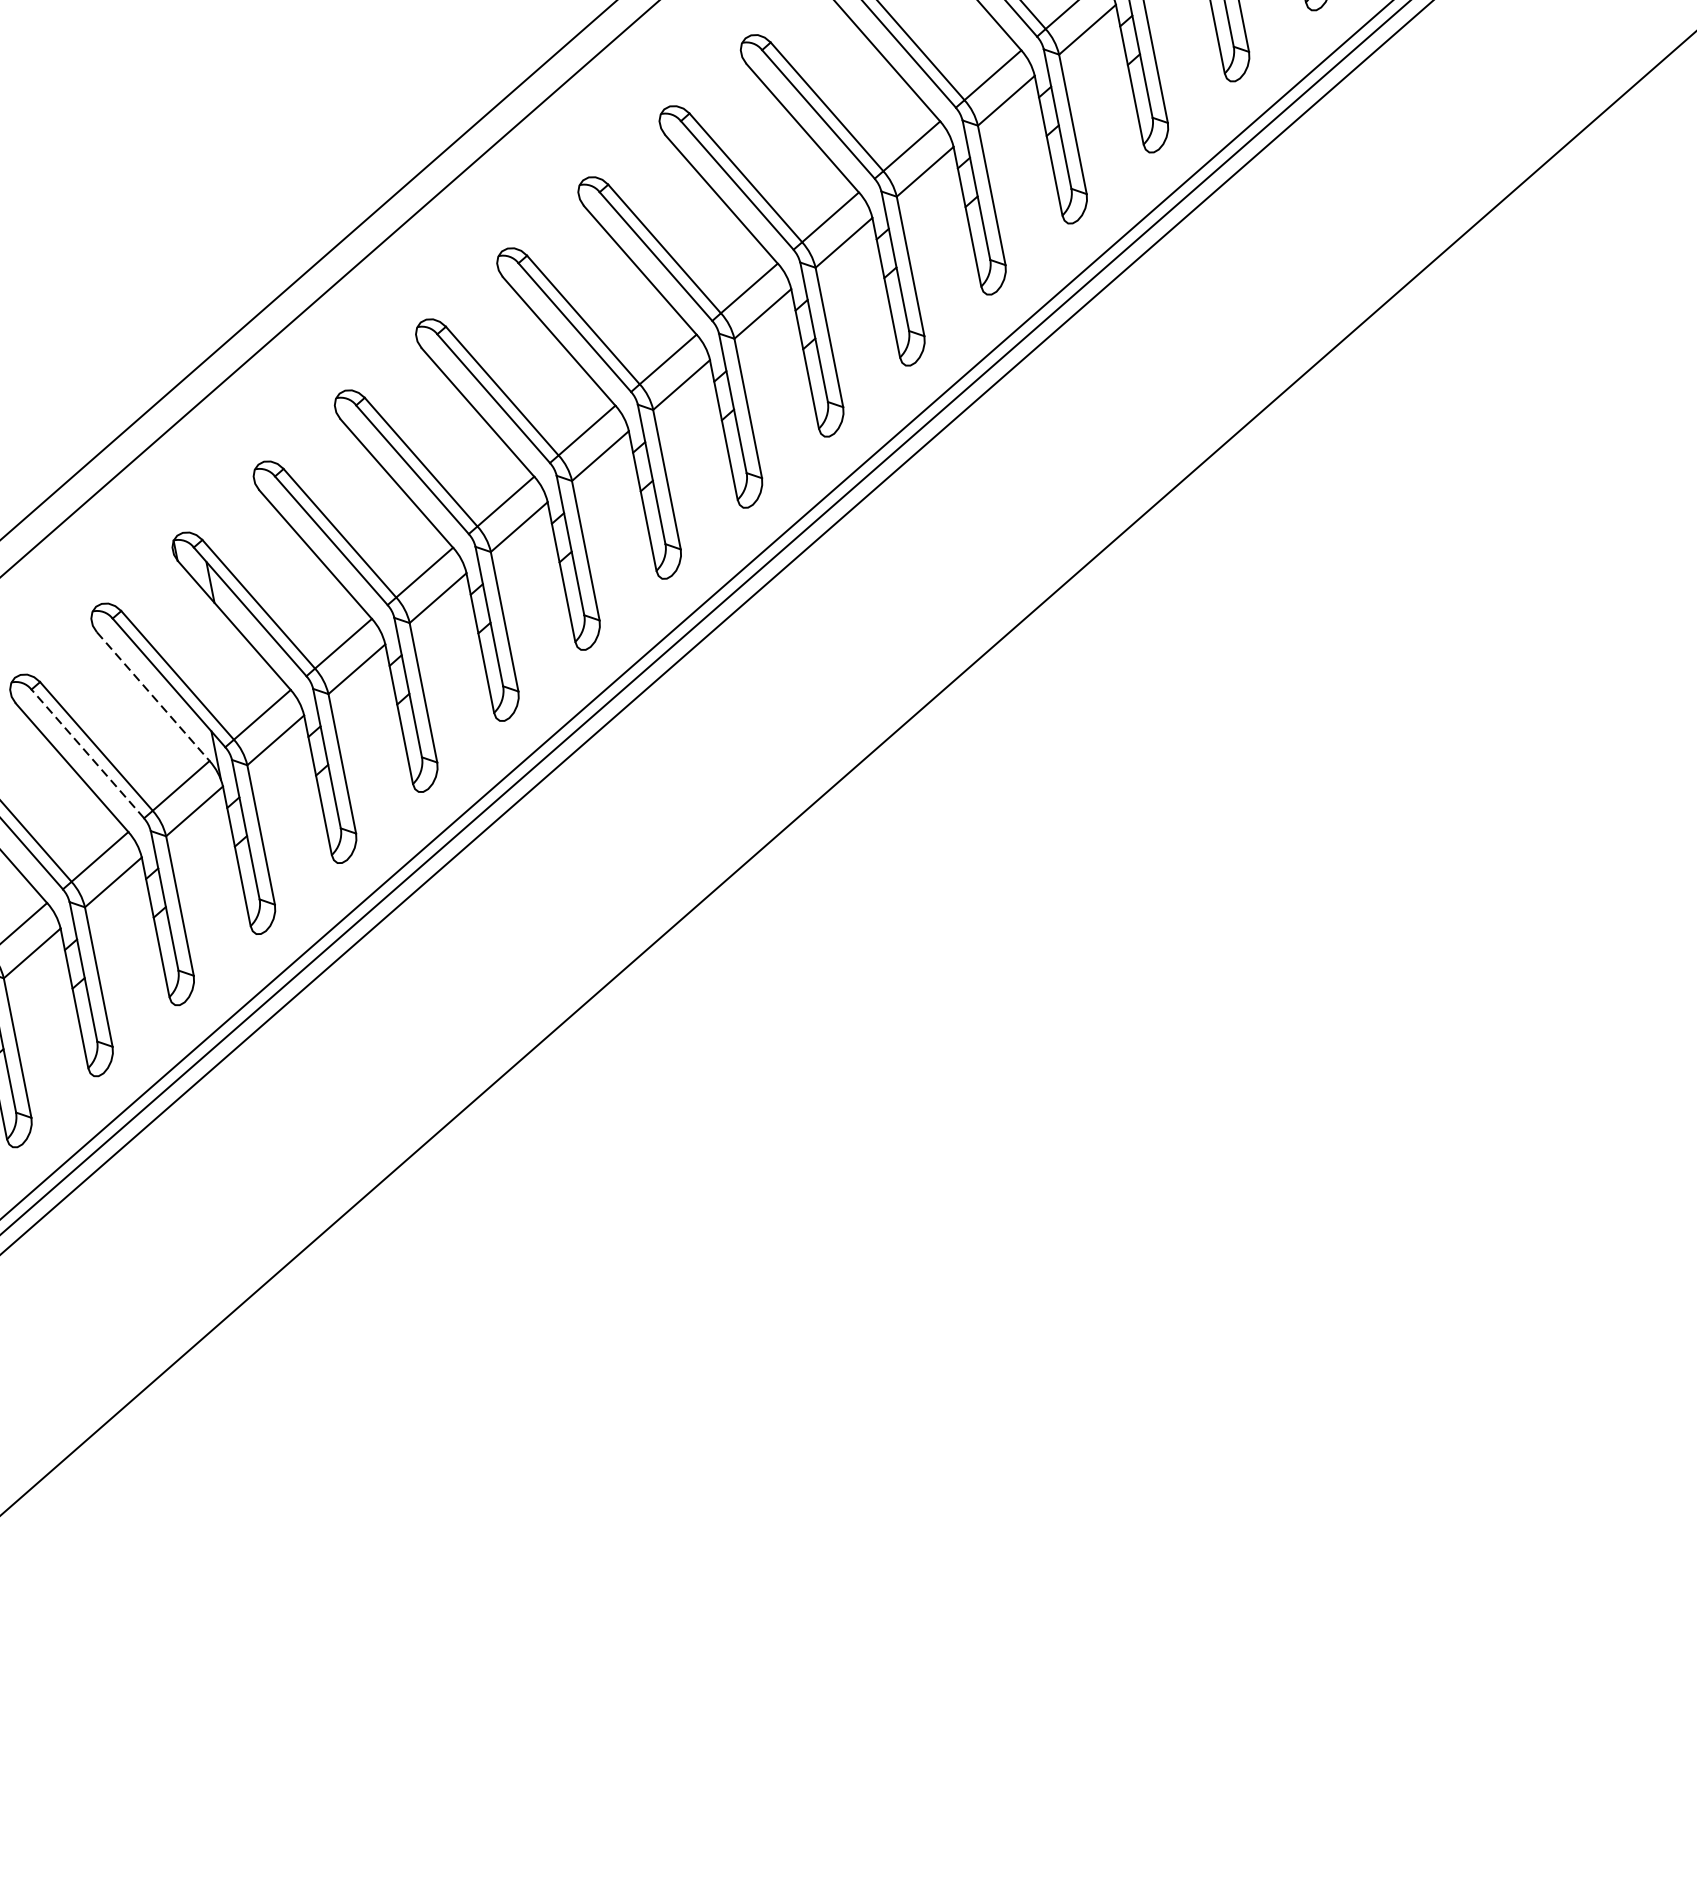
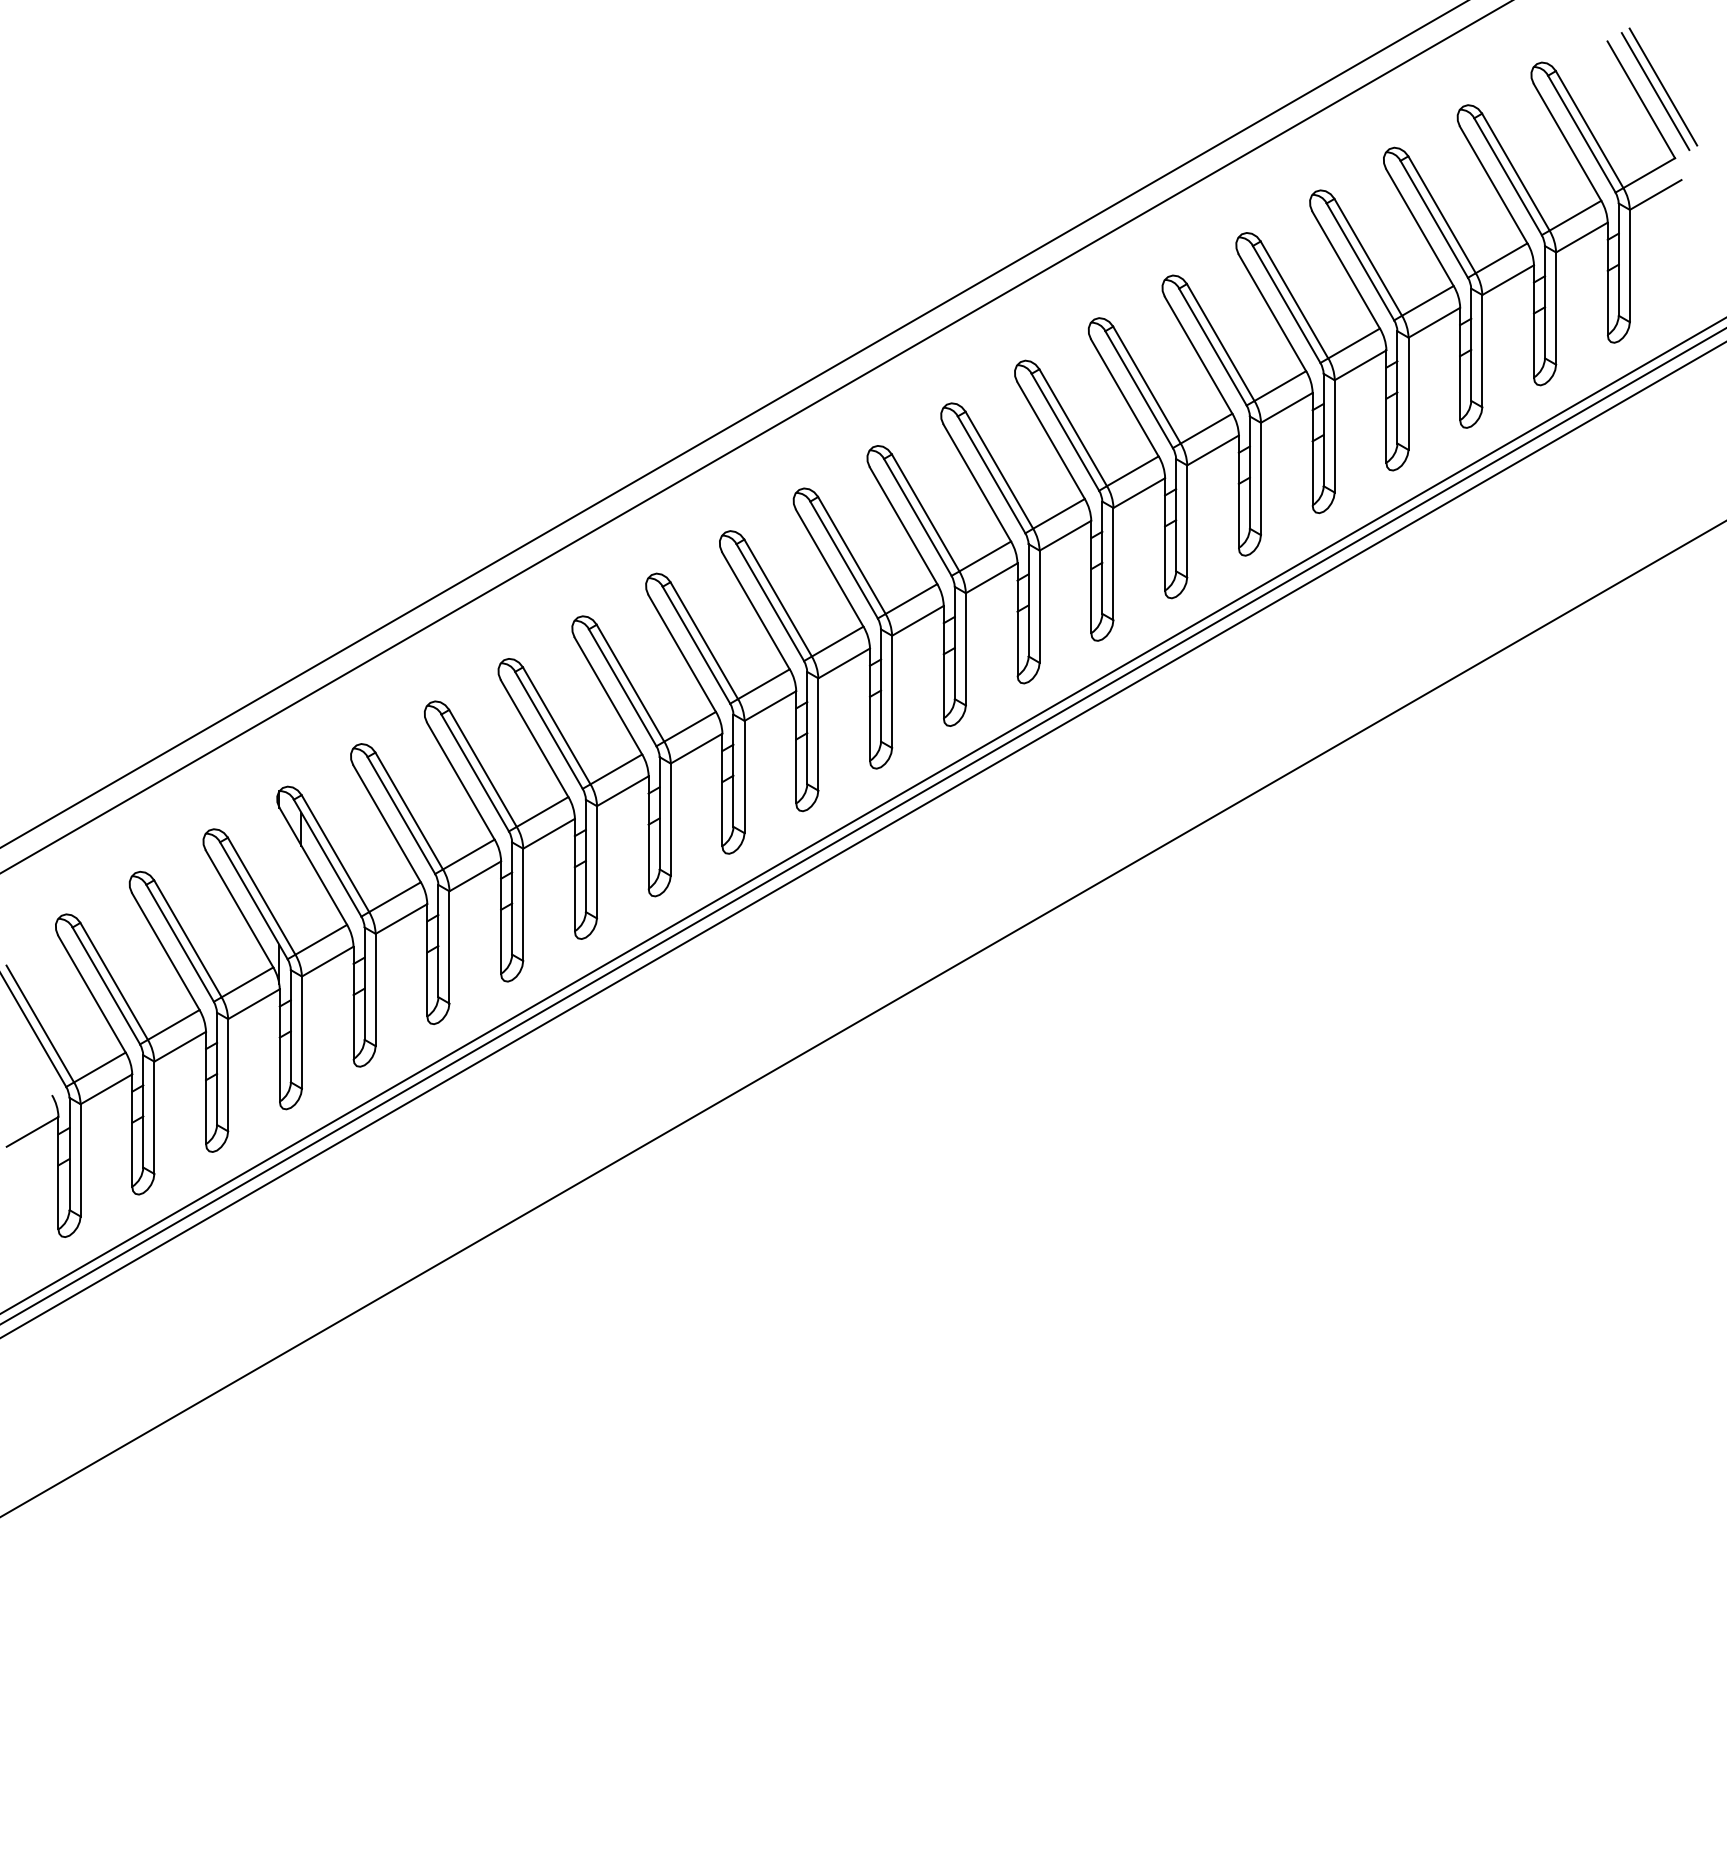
line: (153, 696) -> (239, 908), dashed -> solid
line: (88, 754) -> (180, 943), dashed -> solid

